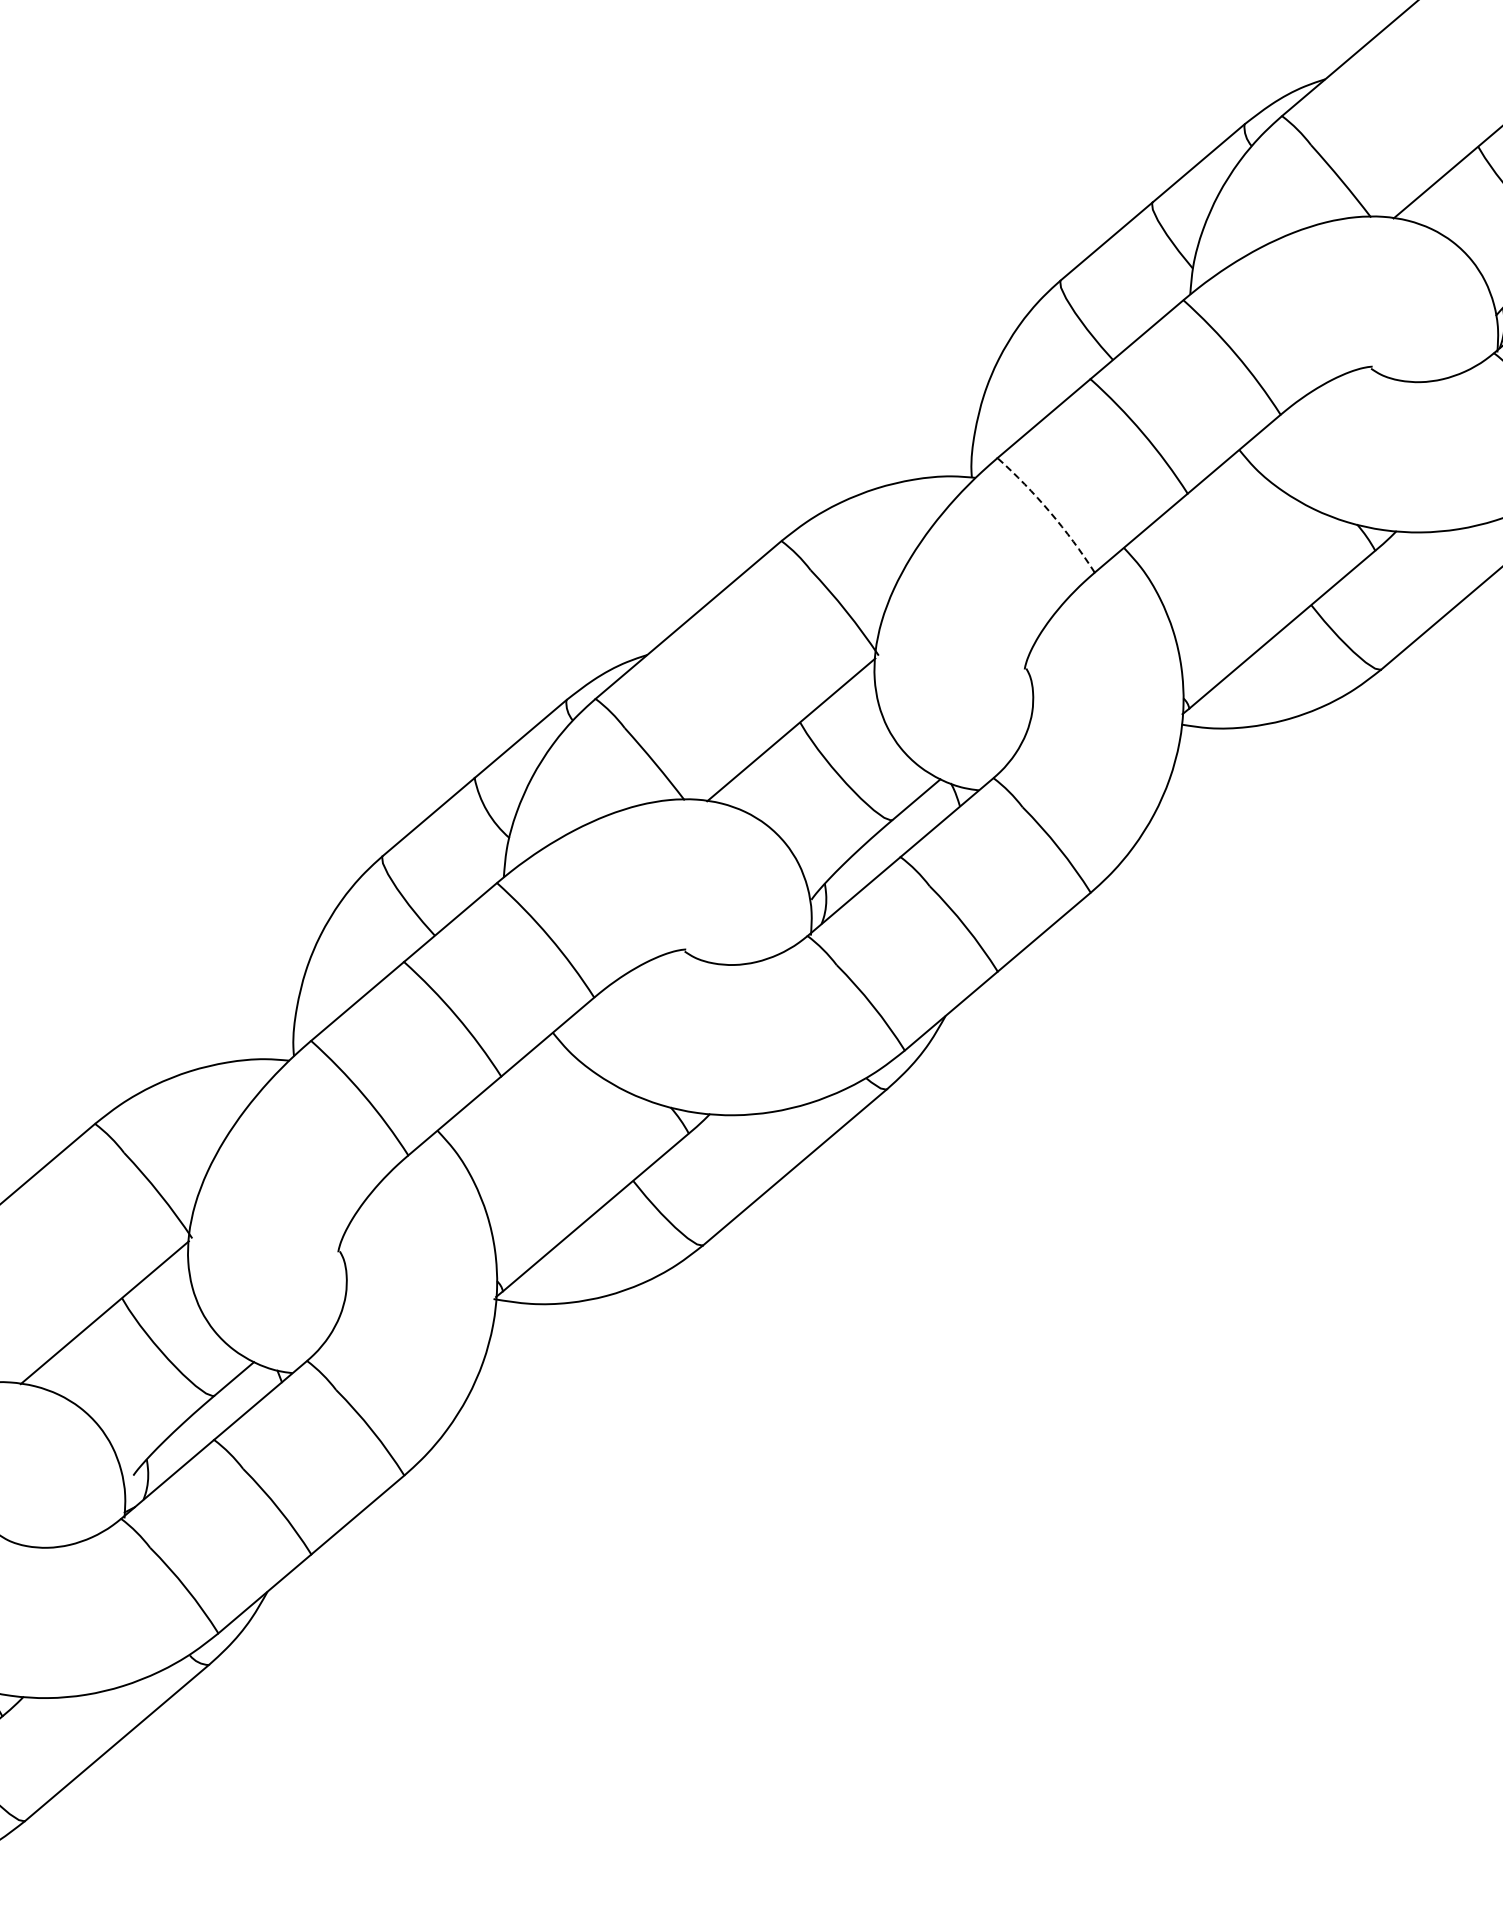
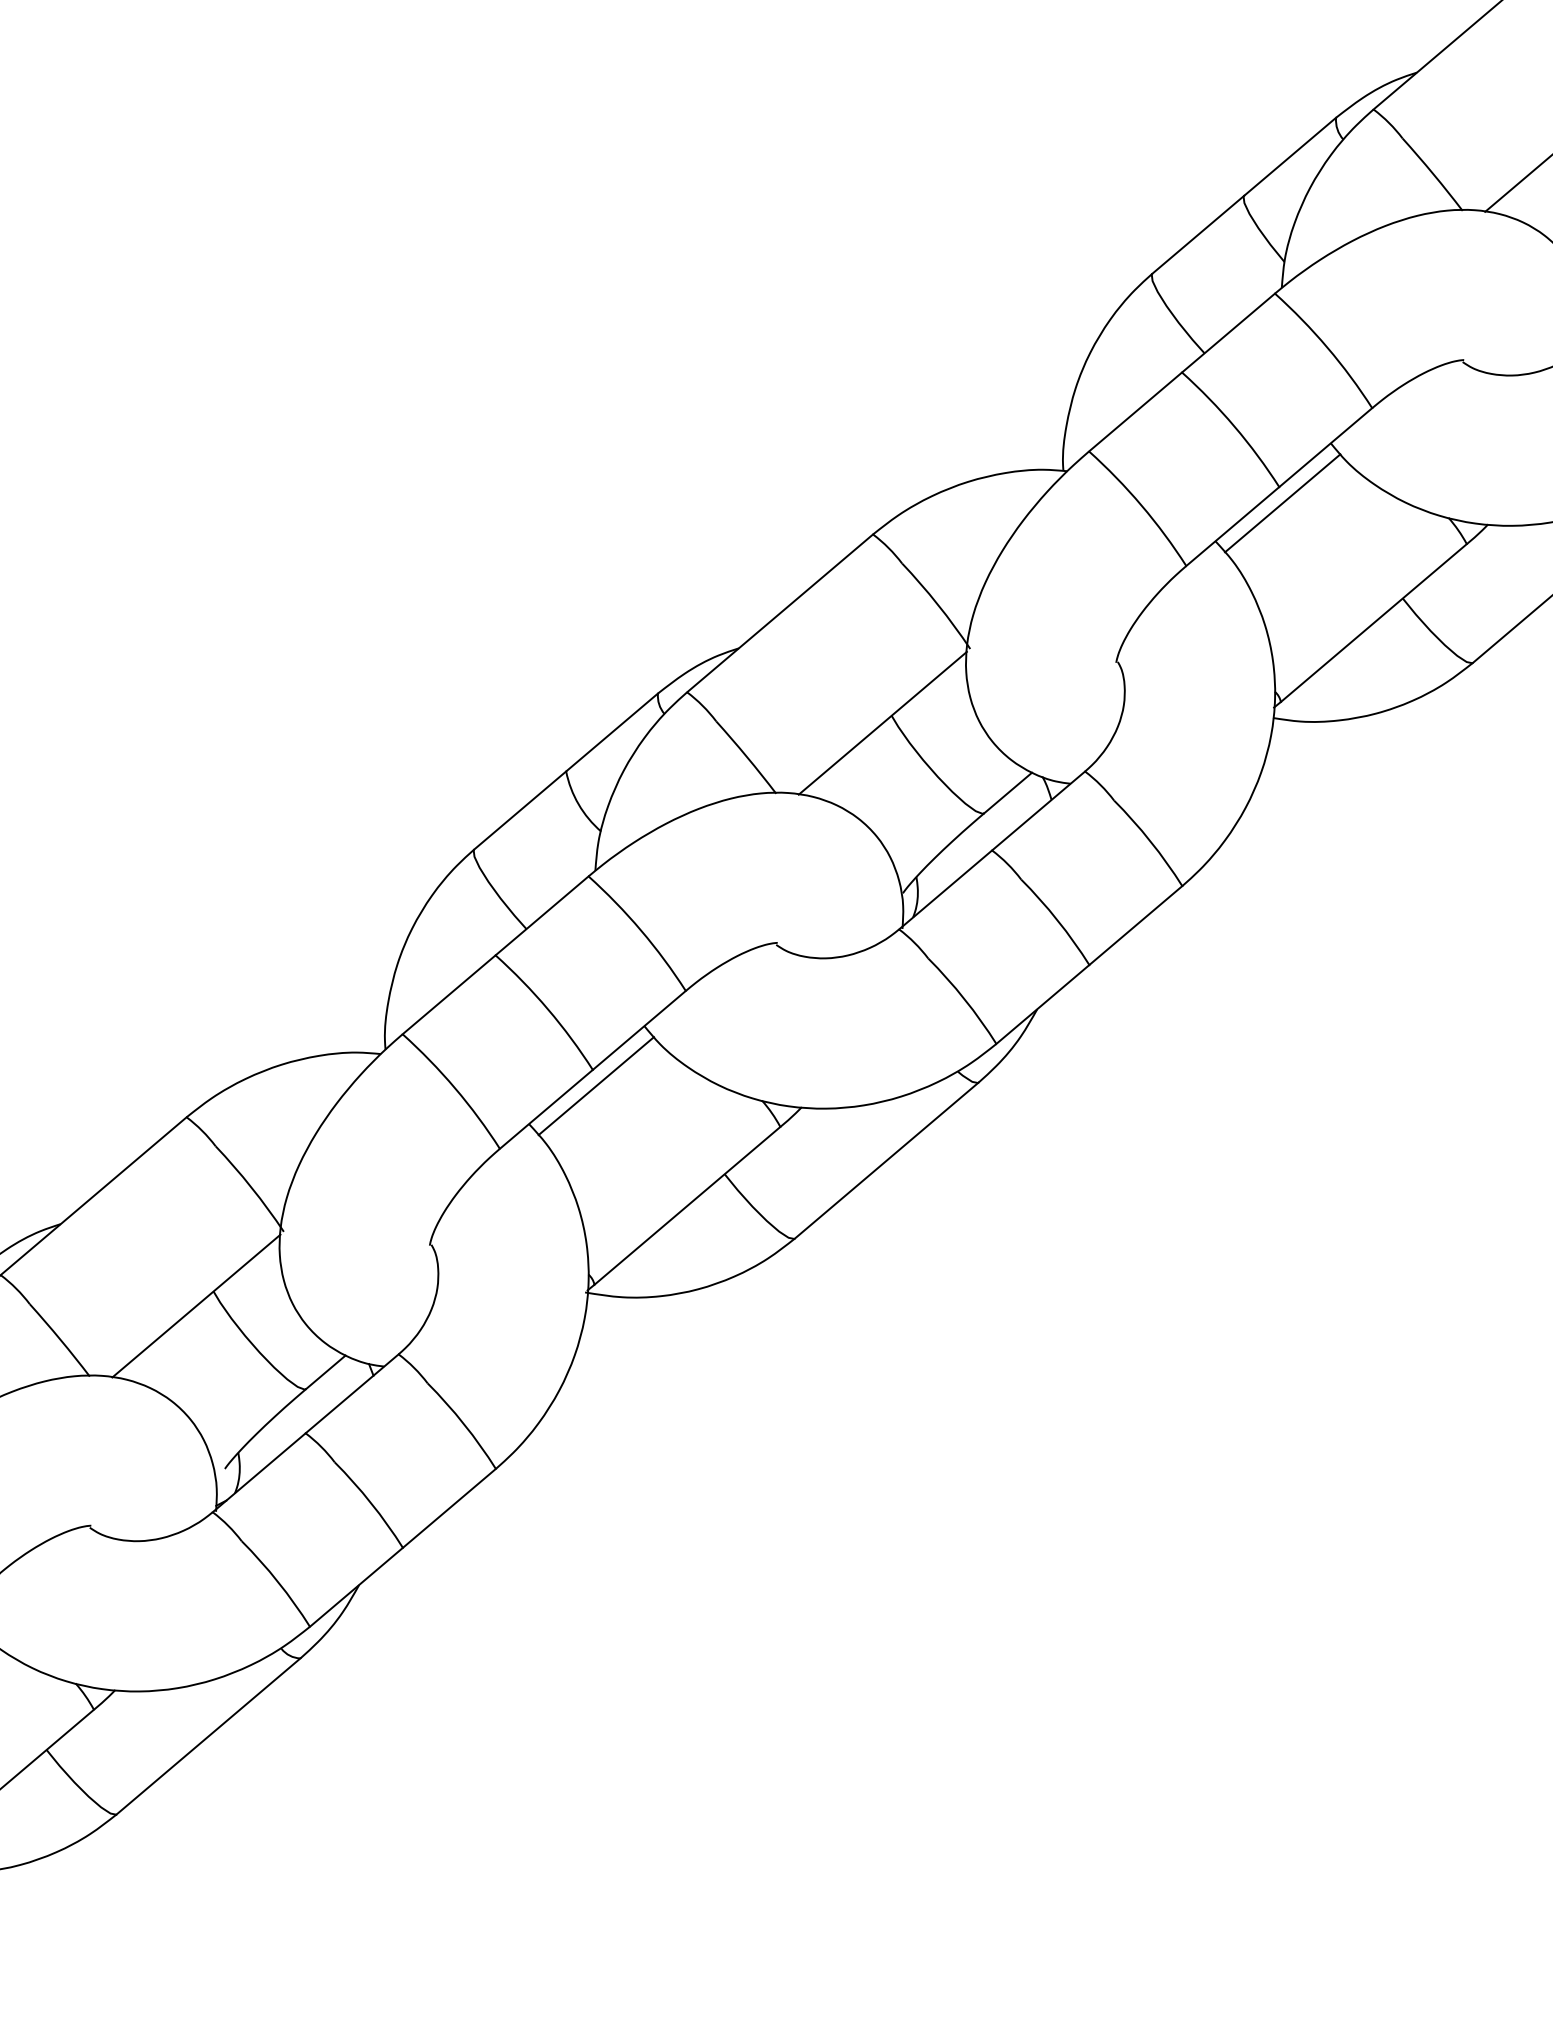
line: (1190, 510) -> (1282, 503), added
arc: (1049, 512) -> (1141, 505), dashed -> solid
line: (503, 1093) -> (595, 1086), added

